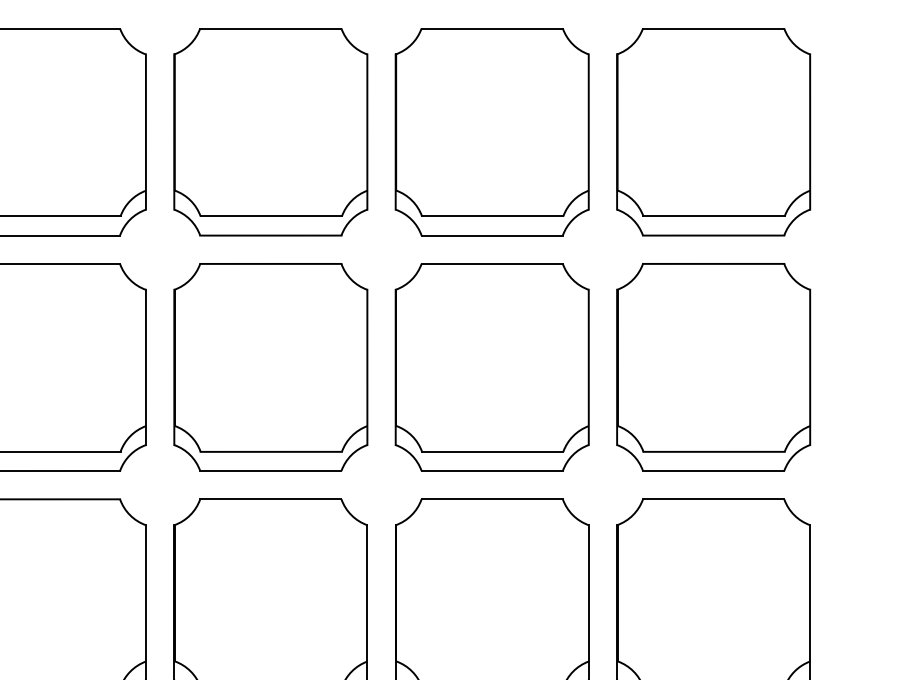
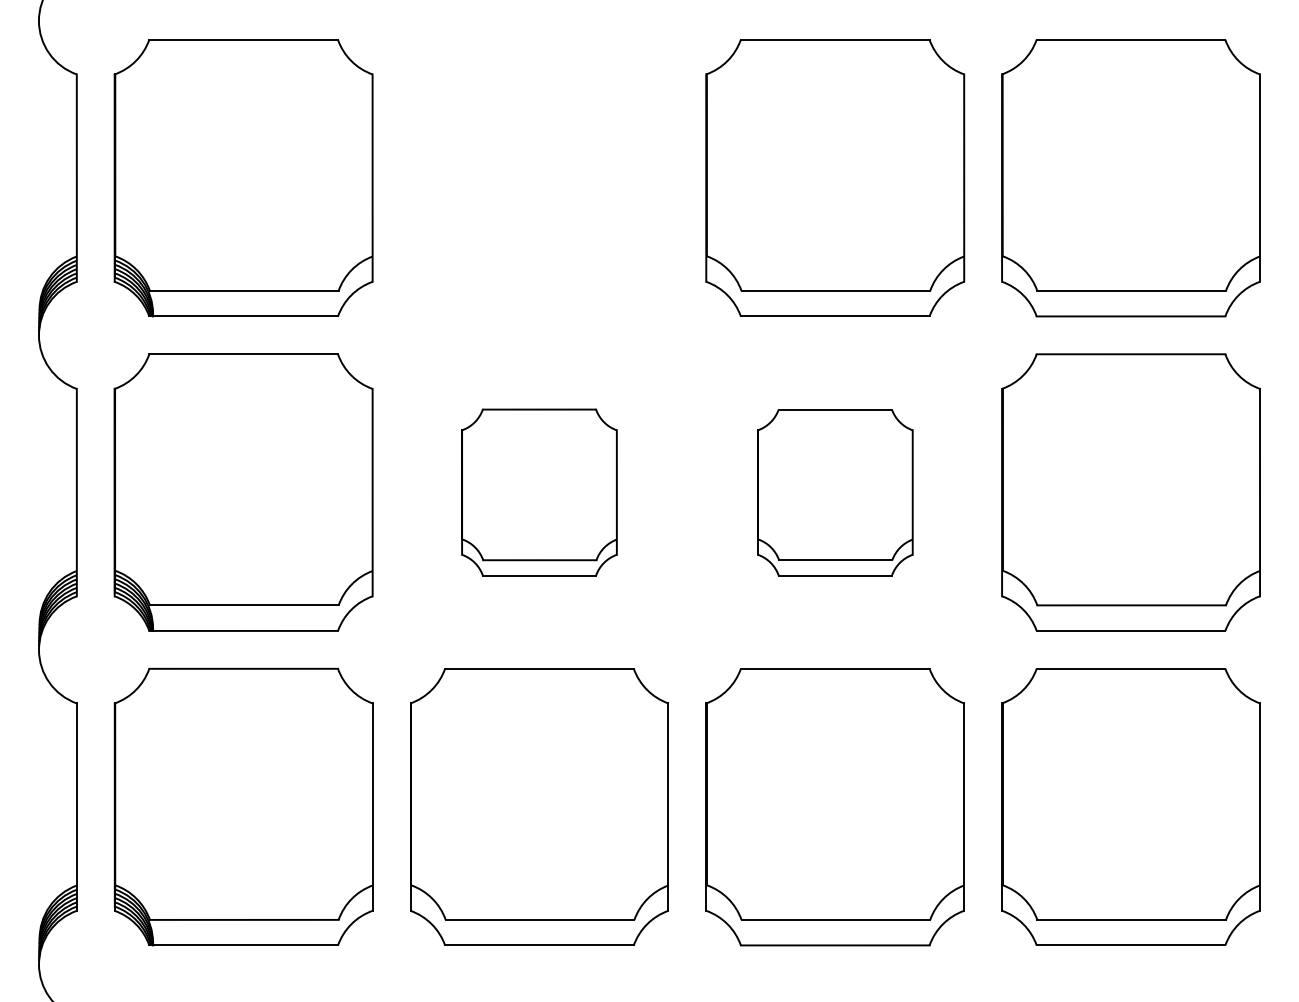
part: (270, 132) -> (539, 178), removed
part: (270, 367) -> (539, 492), size x0.6
part: (492, 367) -> (835, 492), size x0.6

